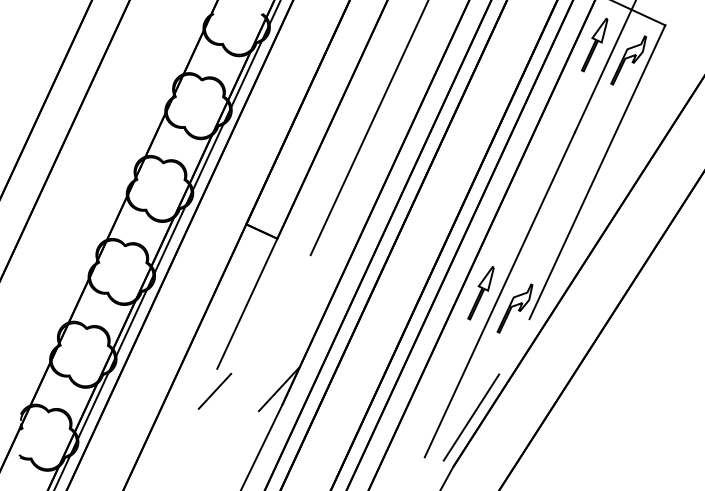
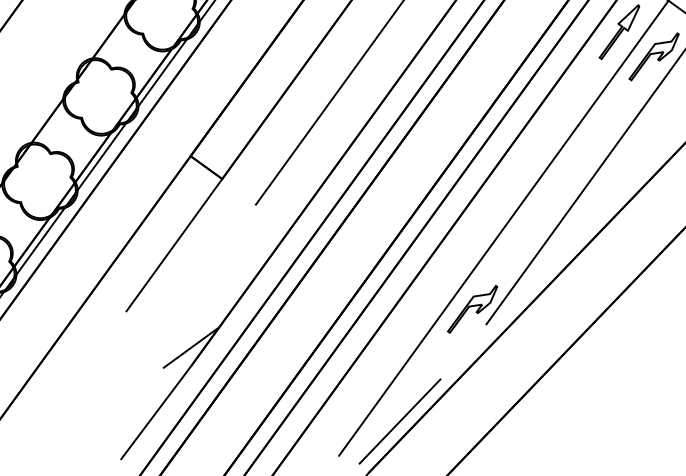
part: (480, 293) -> (437, 284), removed
line: (214, 390) -> (118, 334), removed

